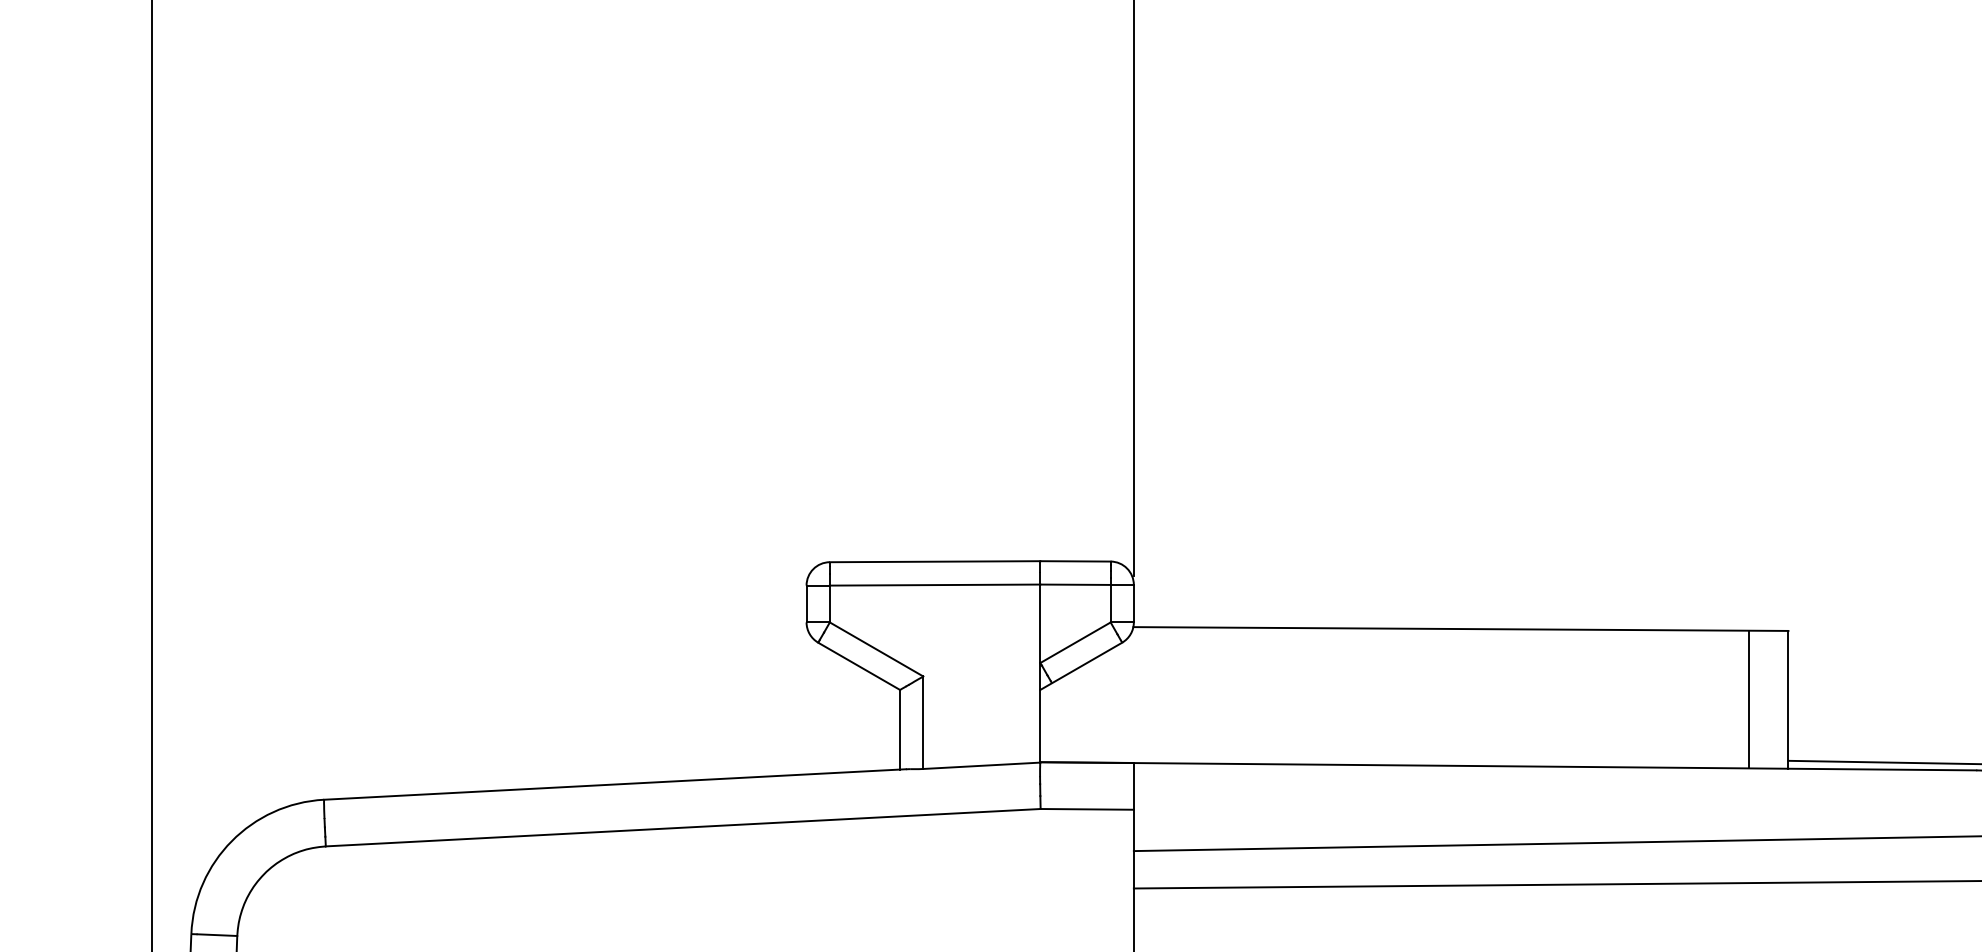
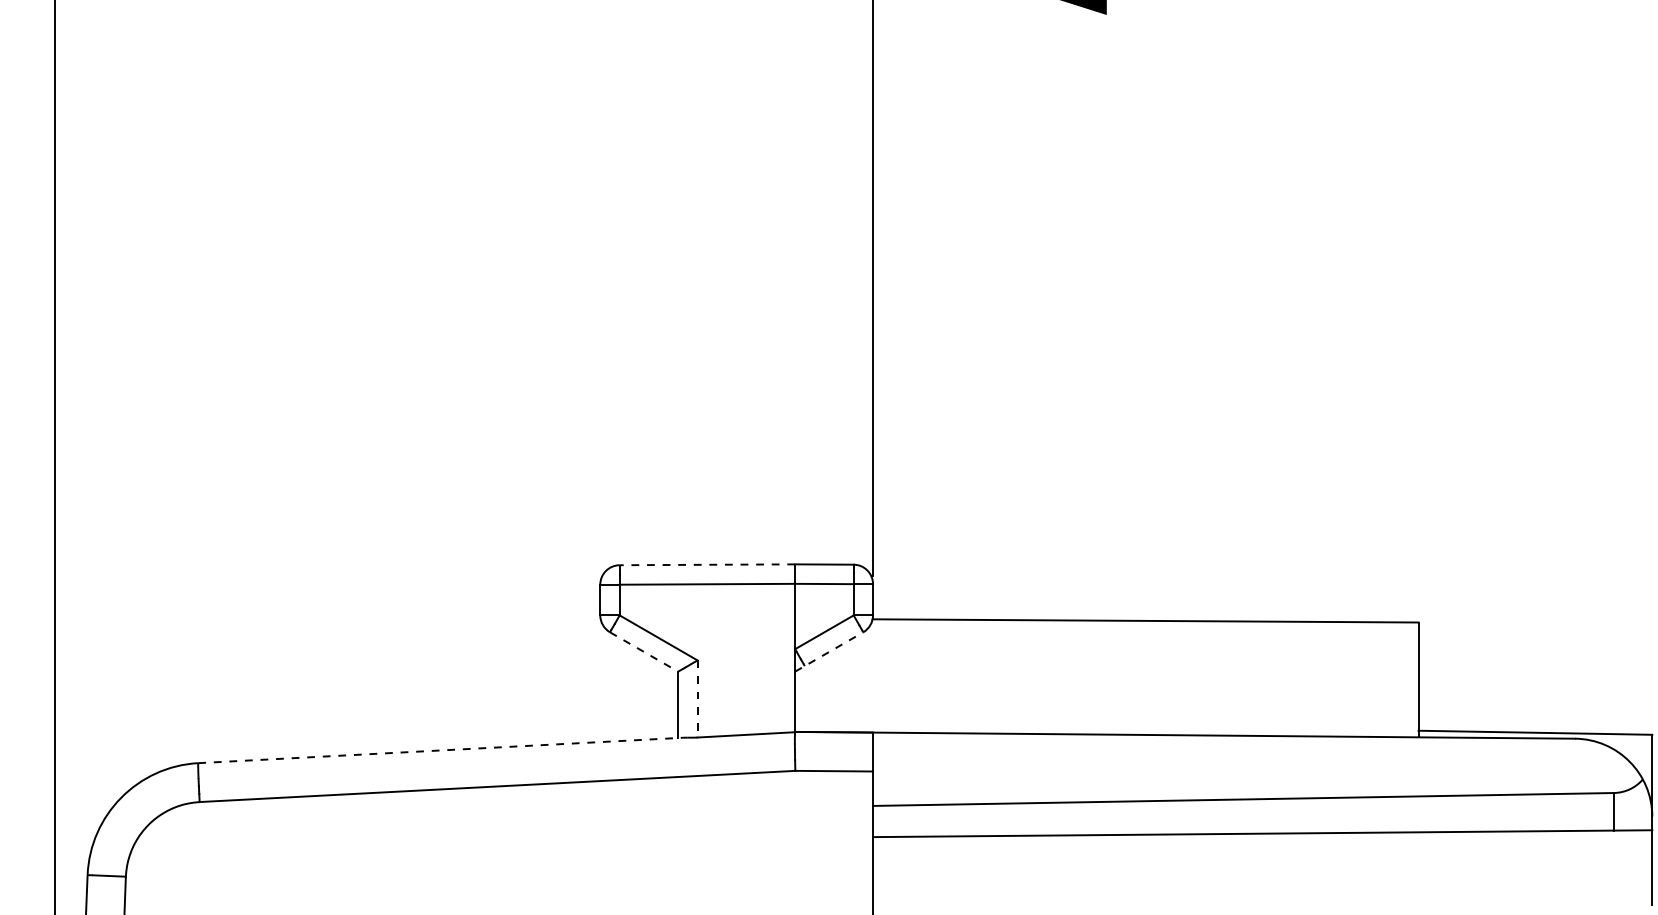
line: (935, 561) -> (707, 564), solid -> dashed
line: (1081, 665) -> (829, 651), solid -> dashed
line: (859, 666) -> (644, 652), solid -> dashed
line: (1748, 699) -> (1385, 679), removed
line: (923, 722) -> (697, 698), solid -> dashed
line: (614, 784) -> (440, 750), solid -> dashed

